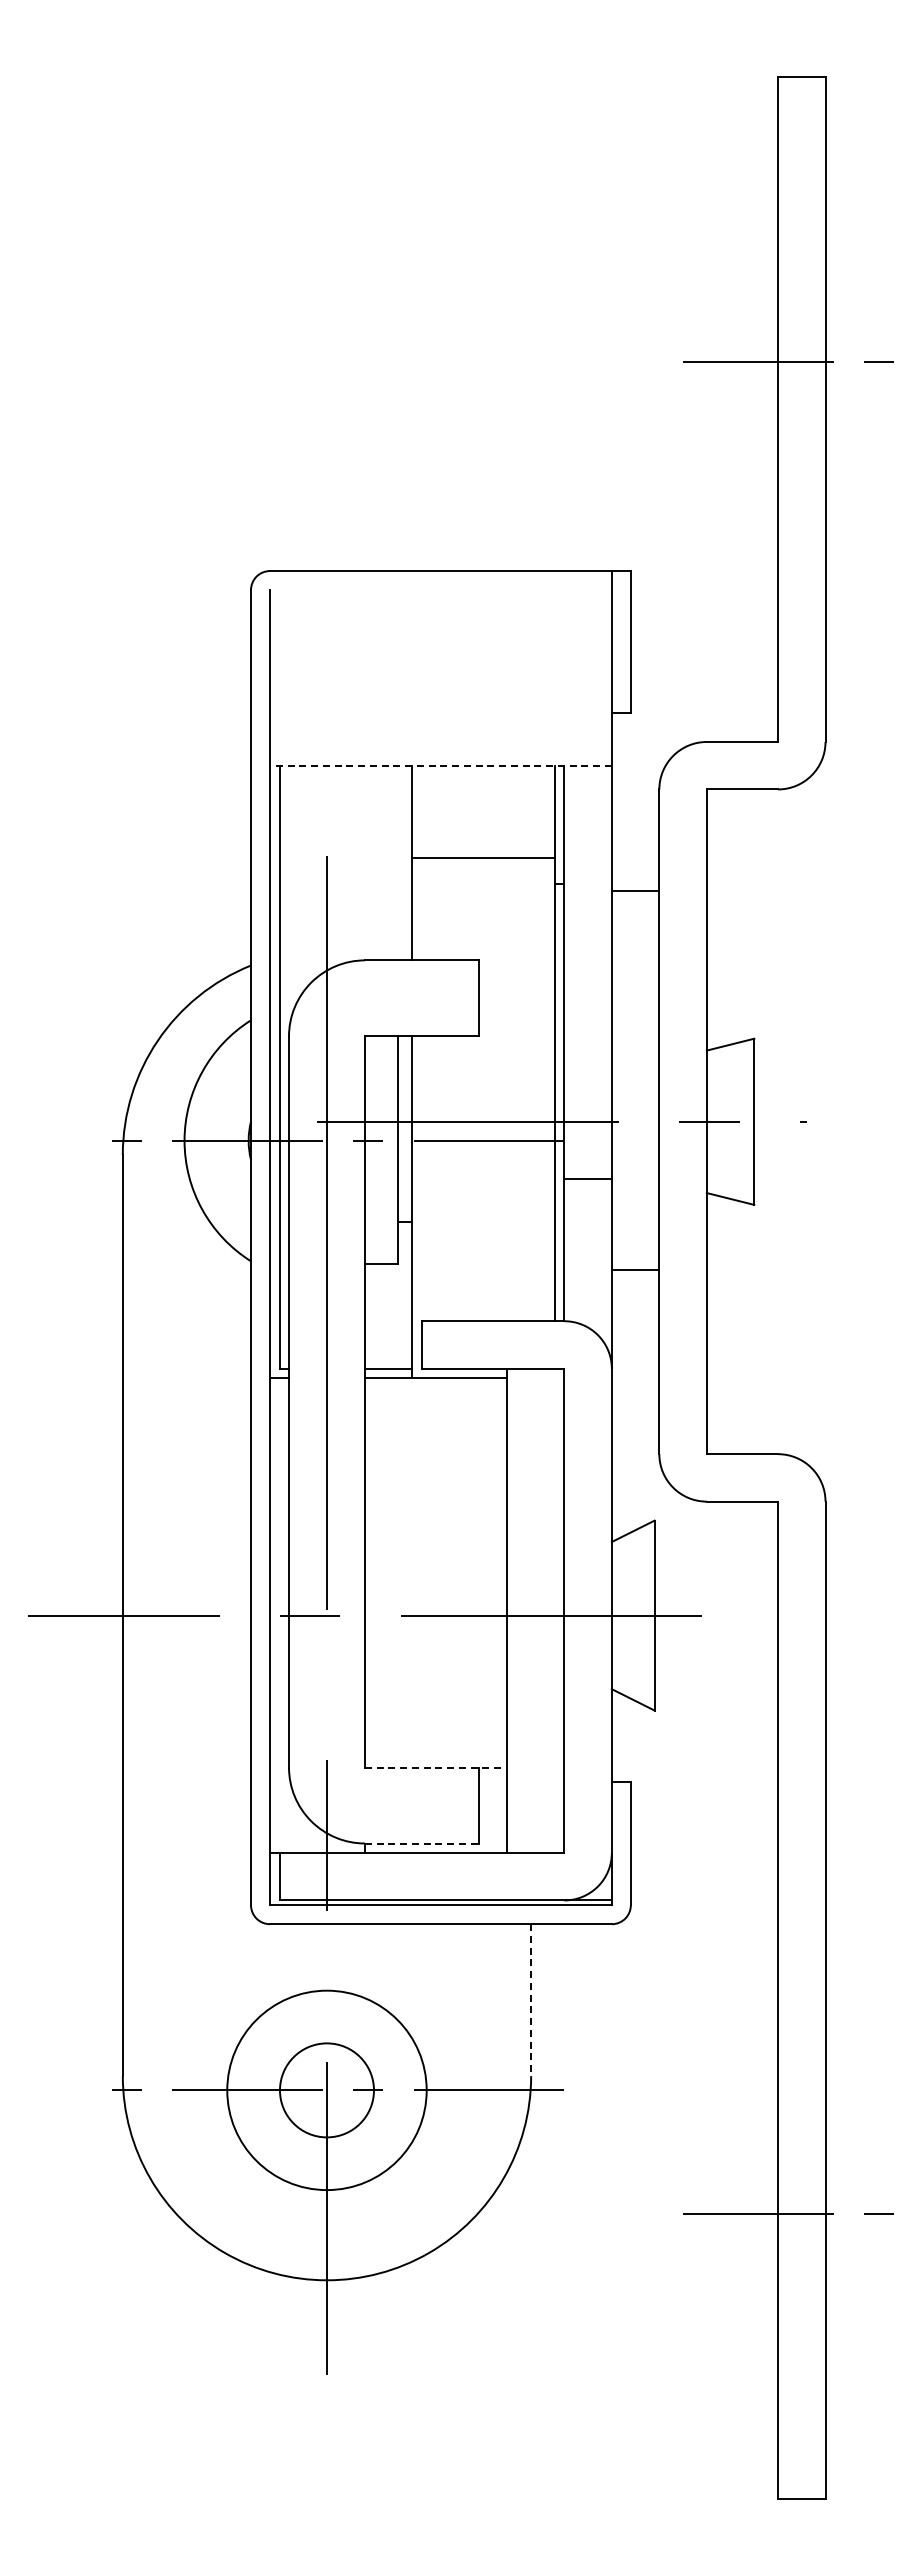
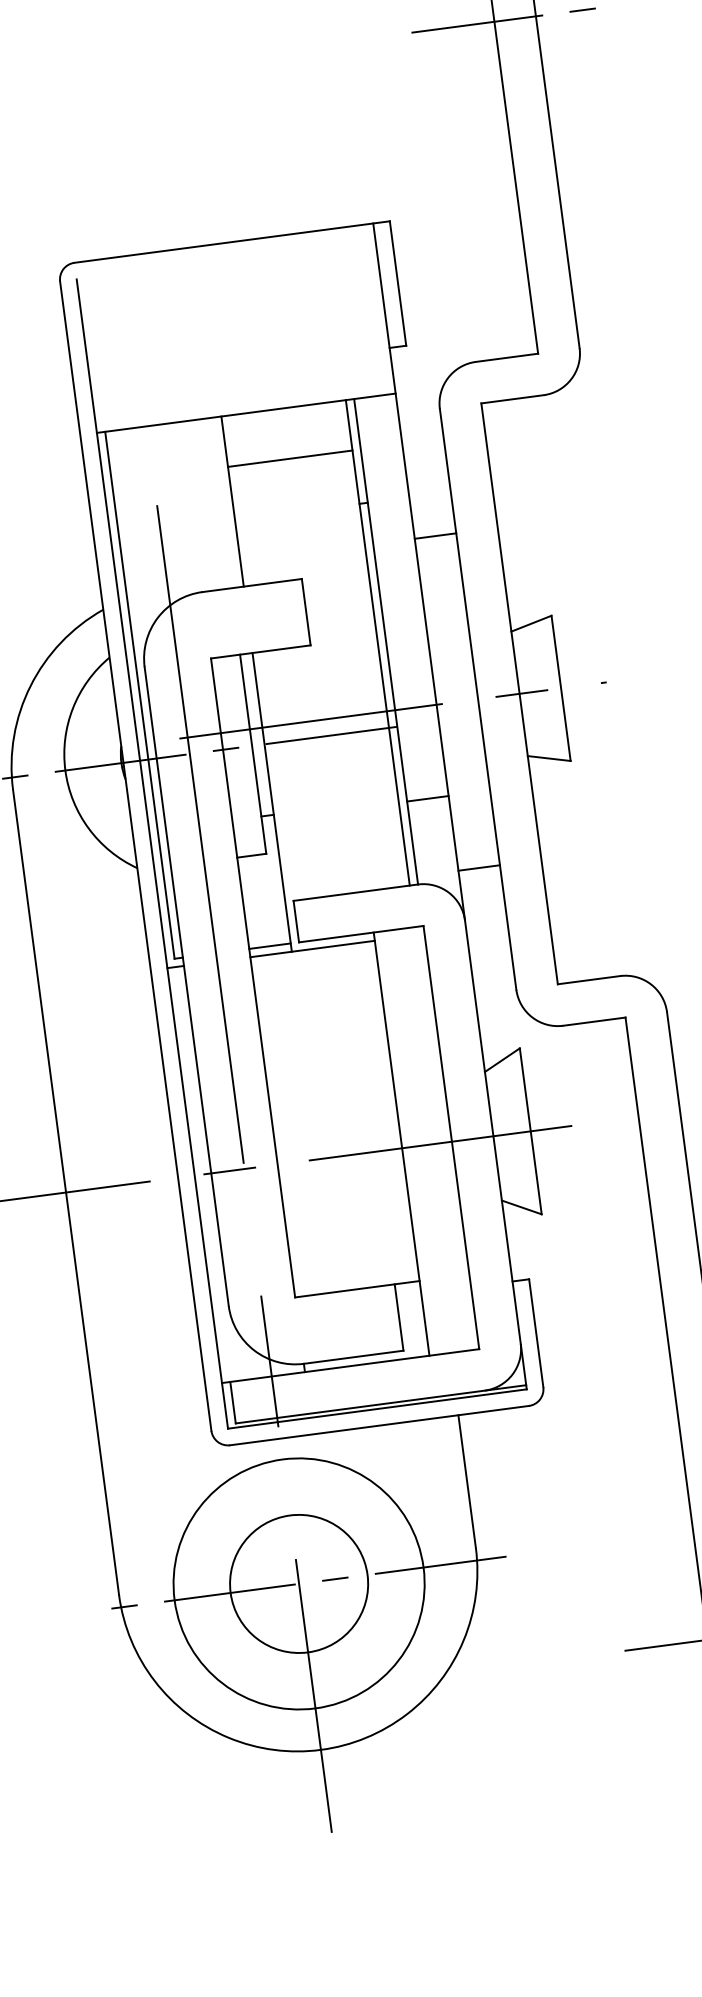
line: (440, 765) -> (245, 413), dashed -> solid
line: (483, 858) -> (290, 458), moved
line: (635, 890) -> (435, 535), moved
line: (587, 1179) -> (427, 799), moved
line: (635, 1269) -> (479, 867), moved
line: (436, 1767) -> (357, 1289), dashed -> solid
line: (421, 1843) -> (353, 1357), dashed -> solid
line: (531, 2000) -> (467, 1481), dashed -> solid
circle: (326, 2089) -> (298, 1583), size x1.43
circle: (326, 2090) -> (298, 1584), size x1.67

